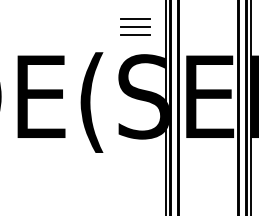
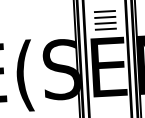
part: (135, 26) -> (105, 16), moved
line: (208, 43) -> (105, 29), added

